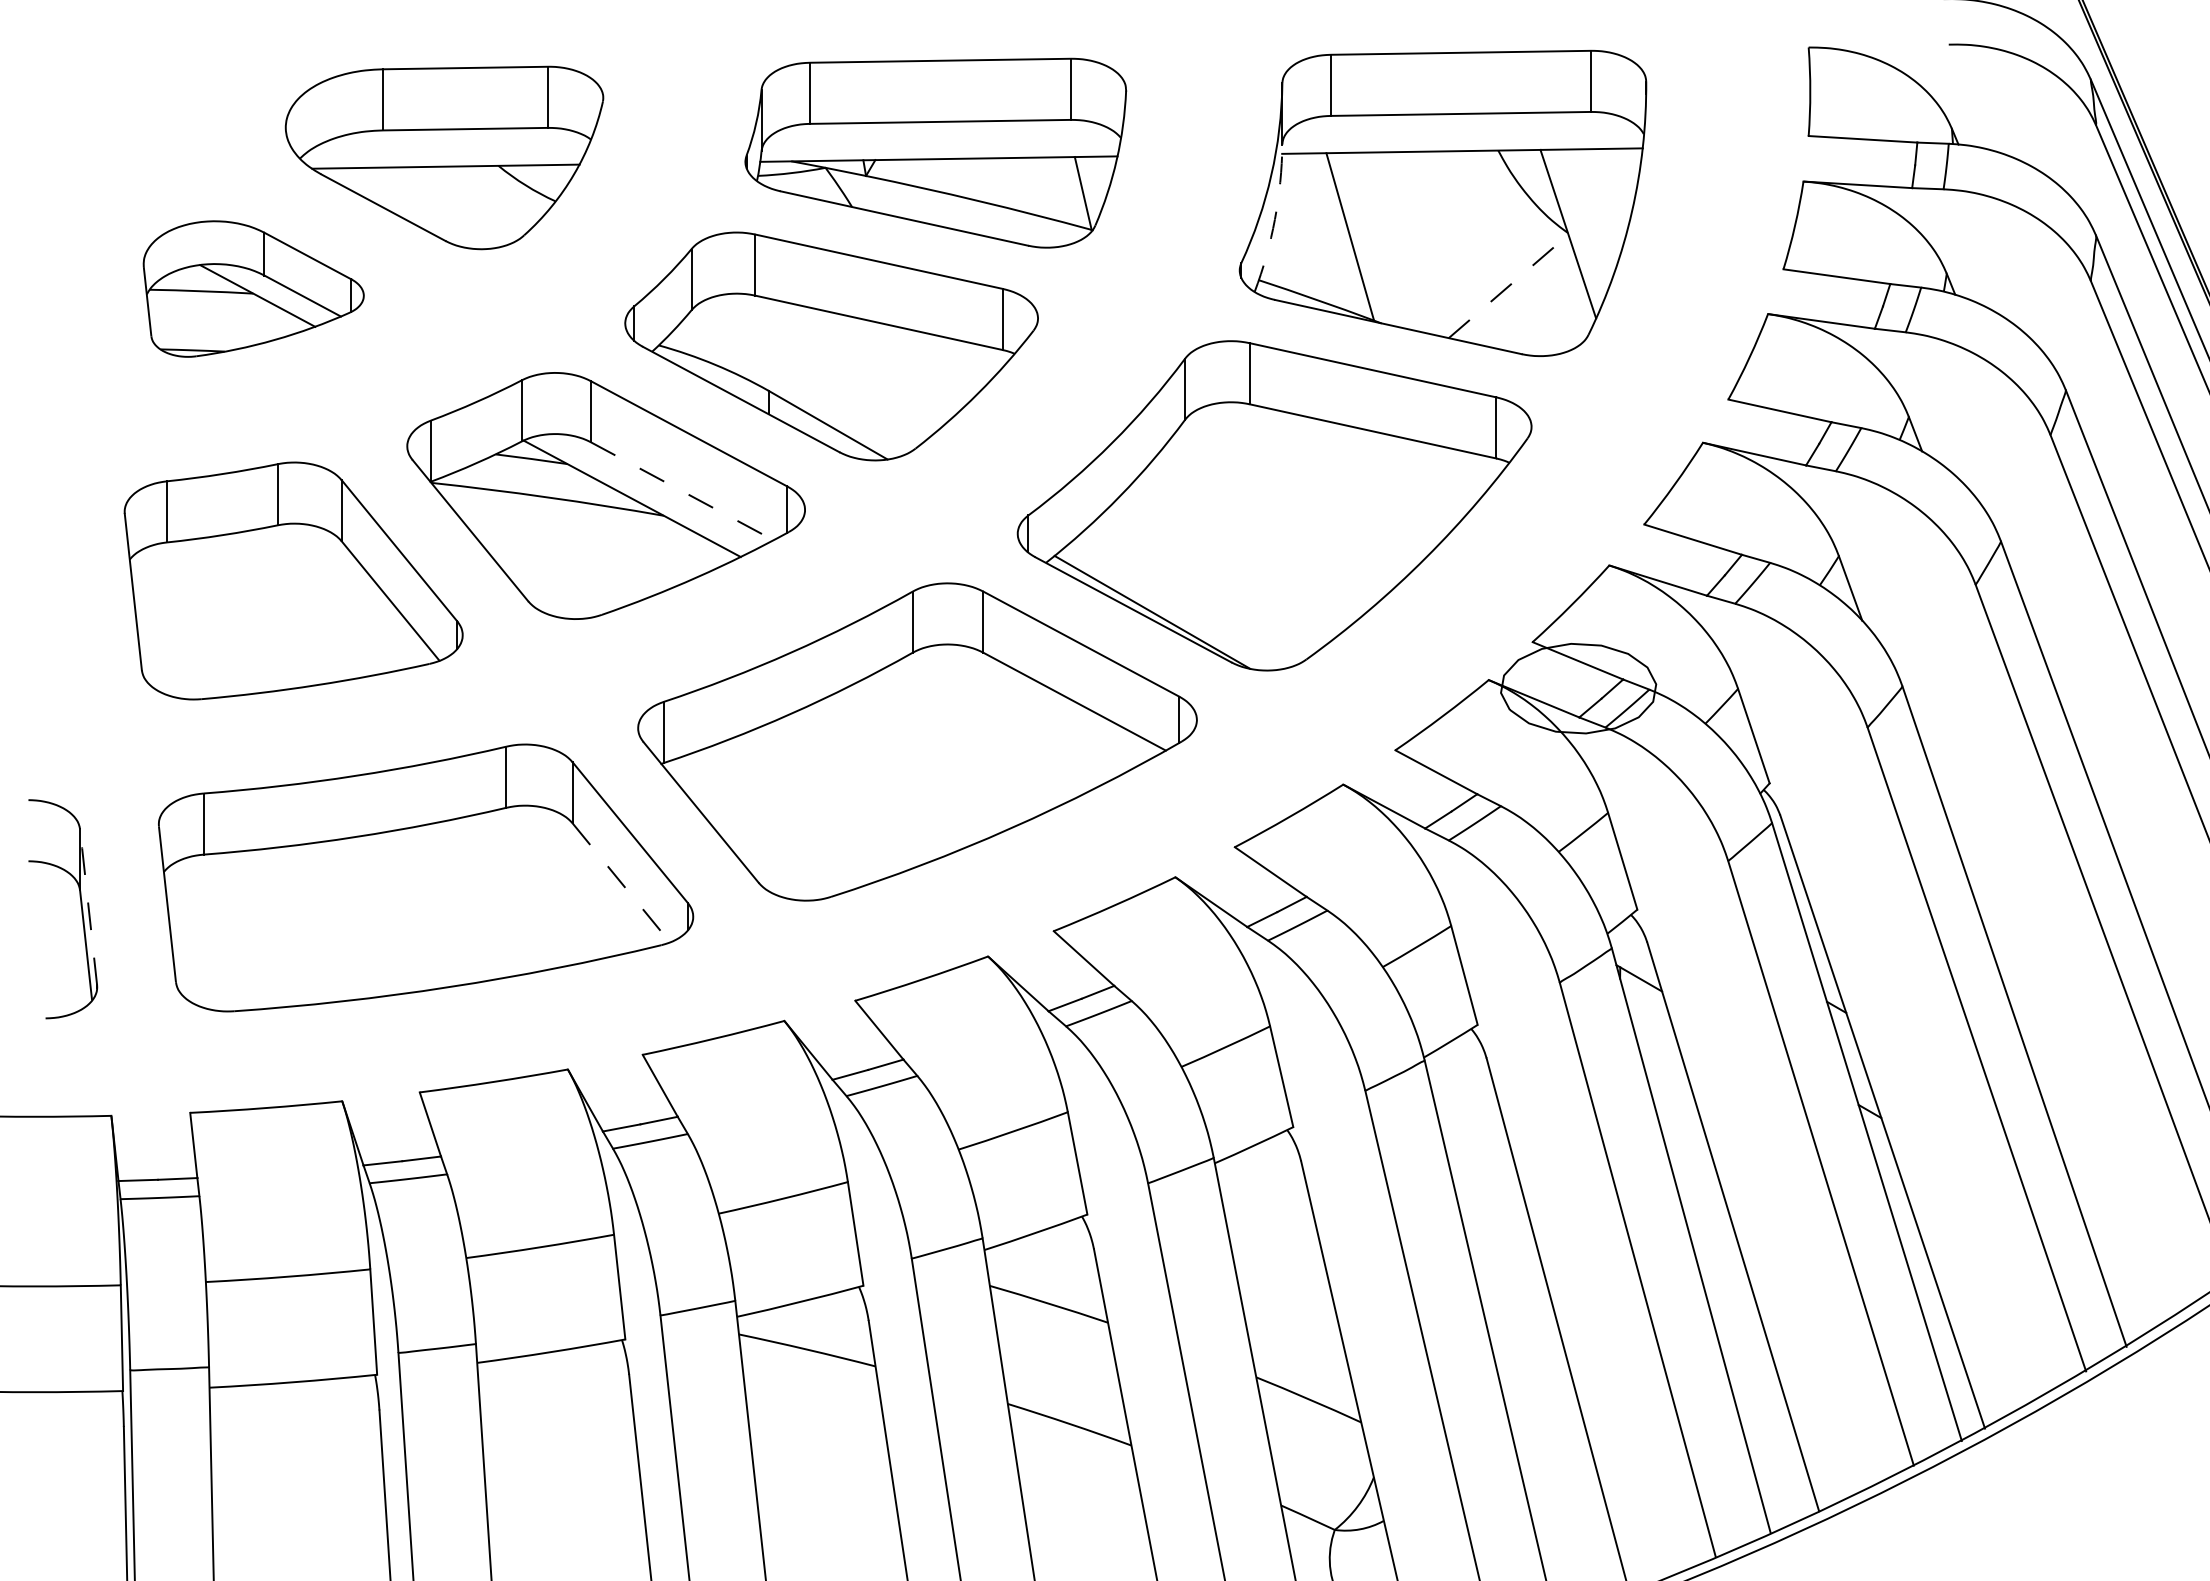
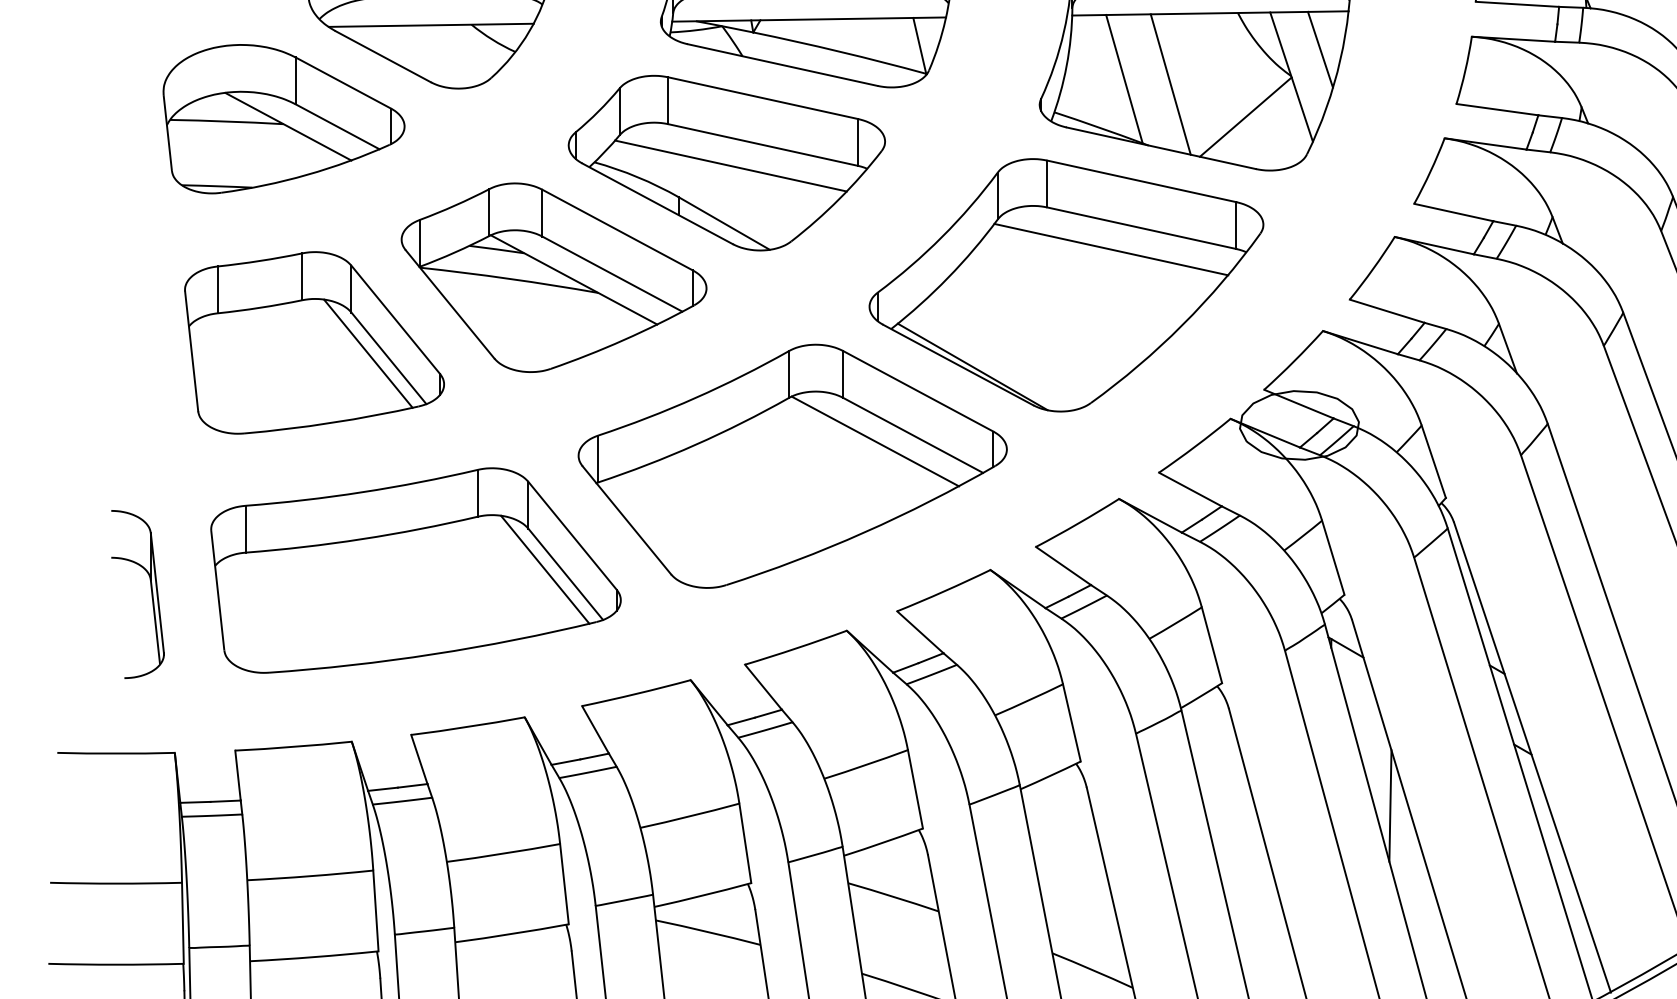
line: (1605, 198) -> (1320, 49), added
arc: (1274, 219) -> (1066, 65), dashed -> solid
line: (1410, 243) -> (1170, 84), added
line: (1509, 286) -> (1246, 117), dashed -> solid
part: (253, 288) -> (283, 118), size x1.43
line: (836, 350) -> (730, 166), added
line: (1332, 458) -> (1110, 249), added
line: (682, 491) -> (612, 274), dashed -> solid
line: (363, 594) -> (368, 353), added
line: (1025, 709) -> (875, 441), added
line: (594, 876) -> (545, 569), added
line: (621, 882) -> (565, 574), dashed -> solid
line: (88, 906) -> (157, 592), dashed -> solid
line: (1696, 1184) -> (1389, 805), added

